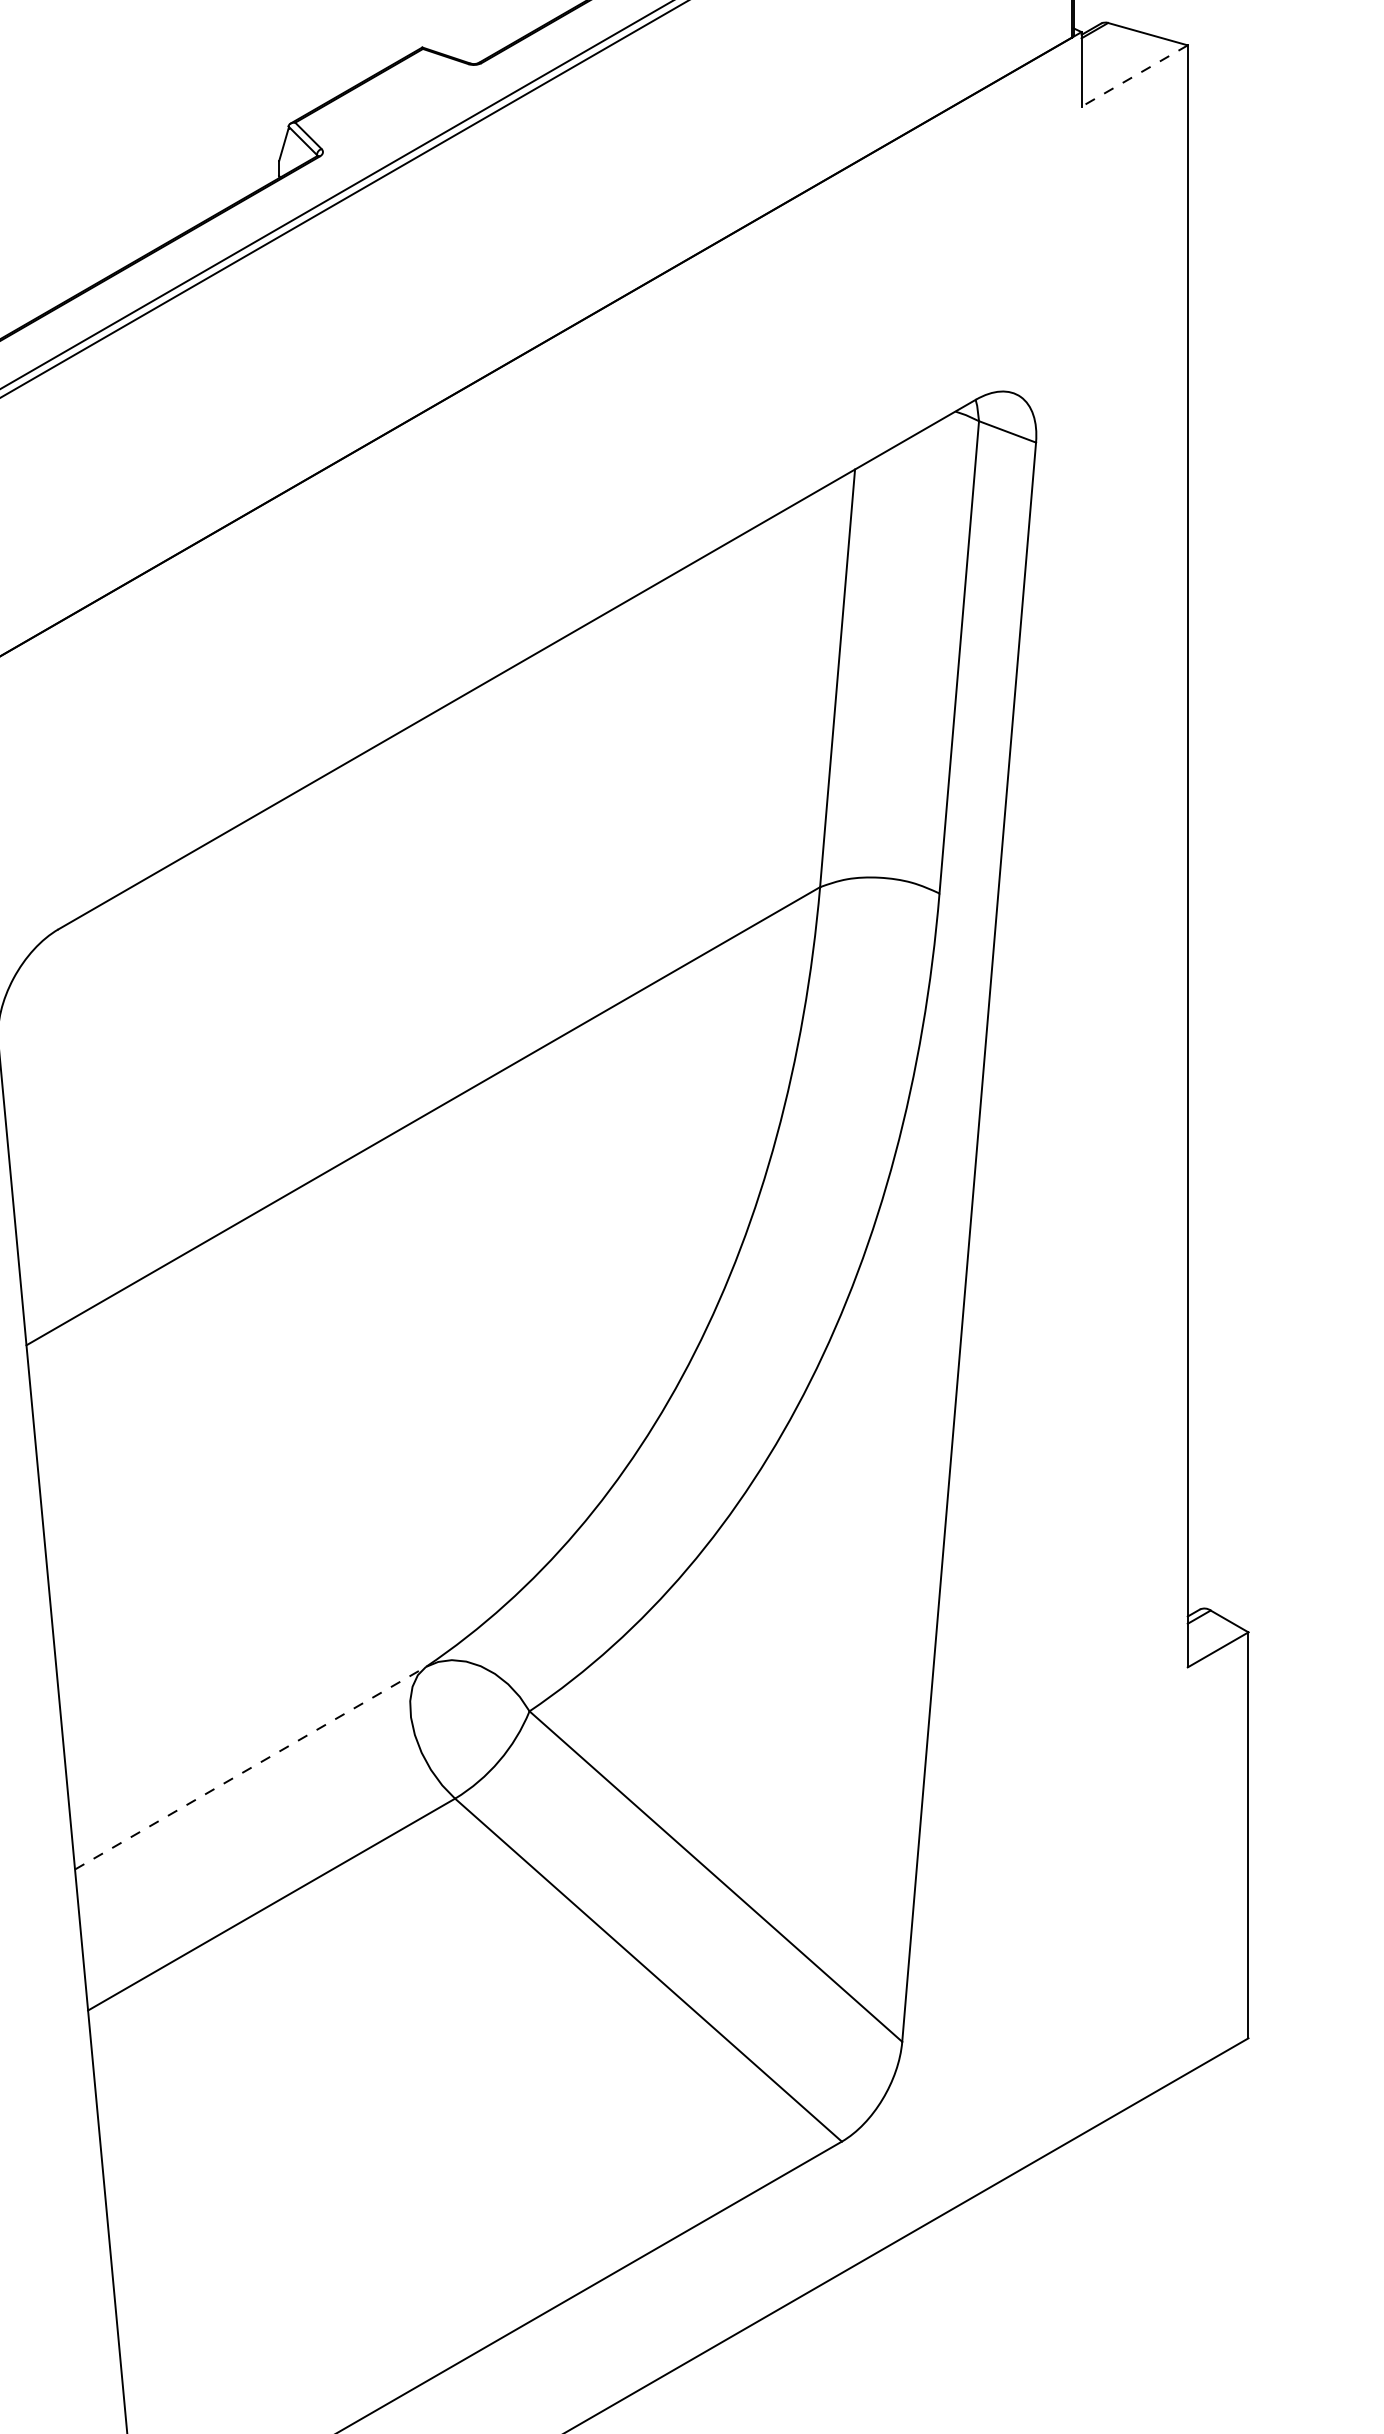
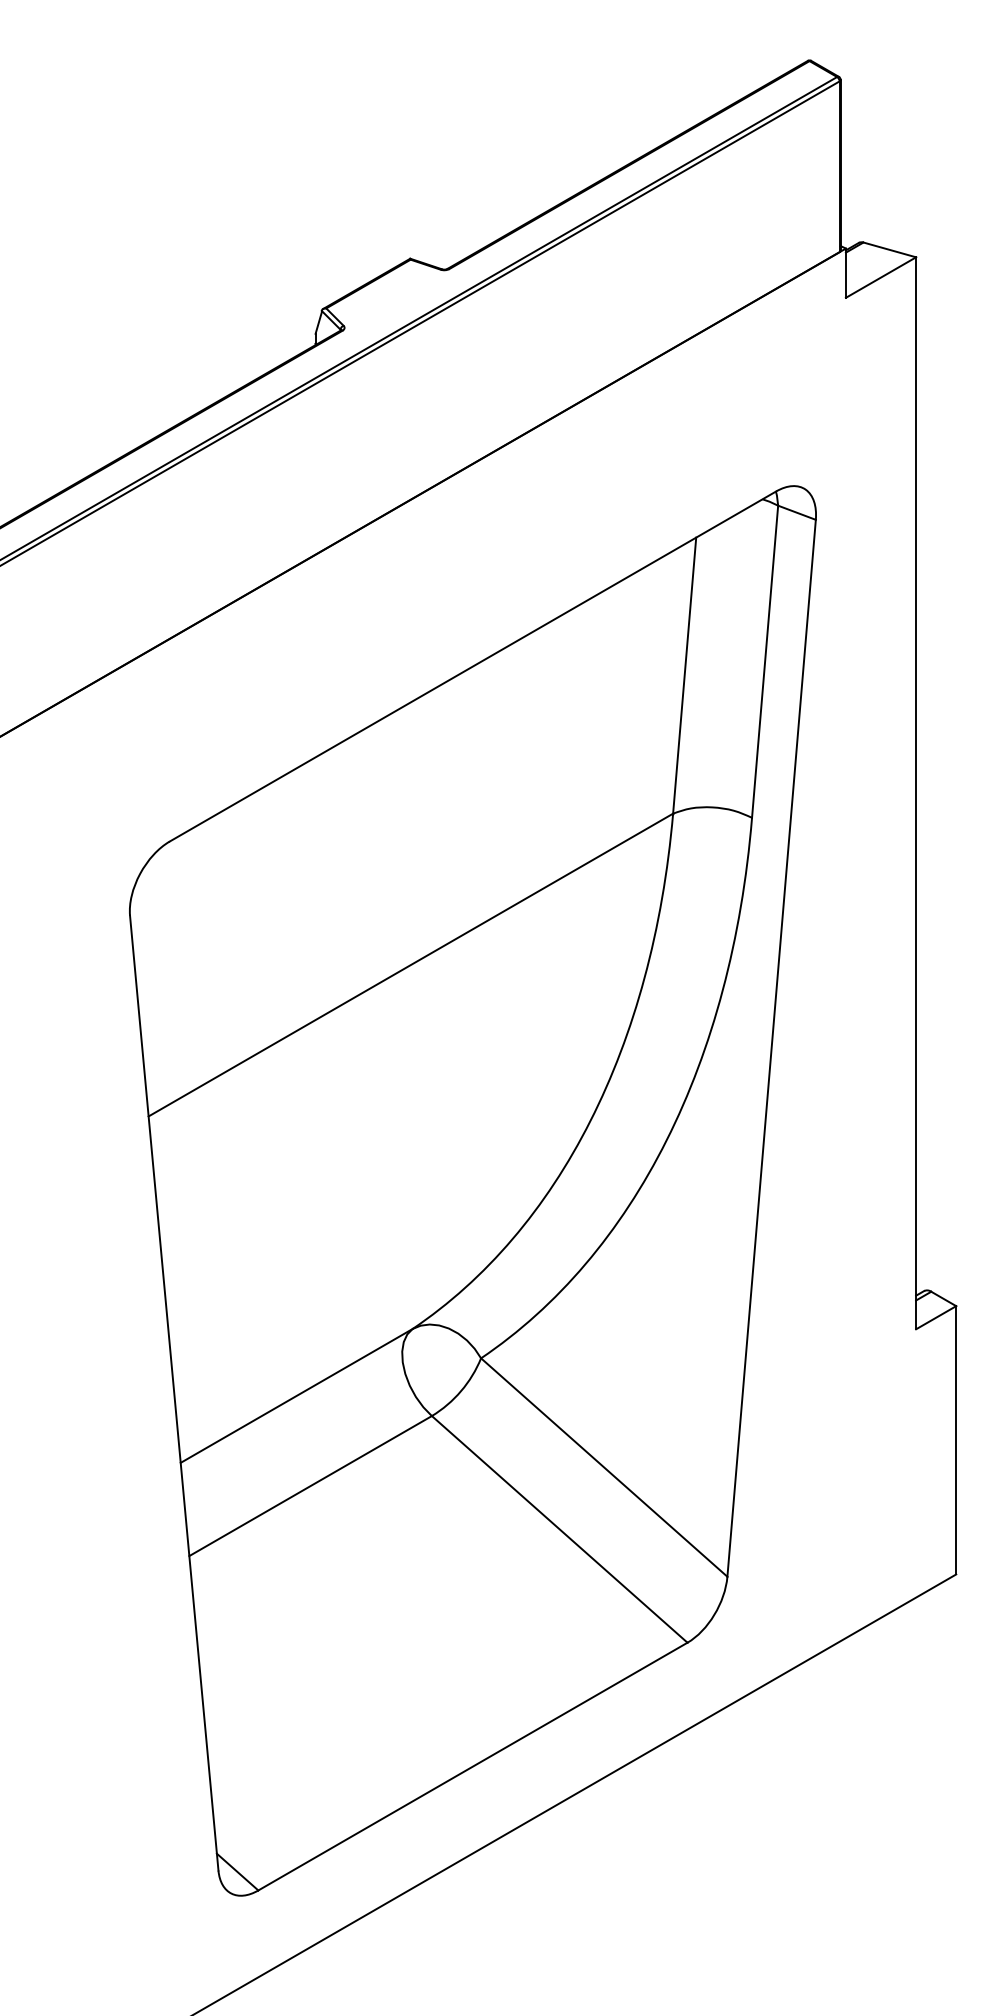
line: (1135, 75) -> (881, 277), dashed -> solid
line: (250, 1767) -> (296, 1395), dashed -> solid

